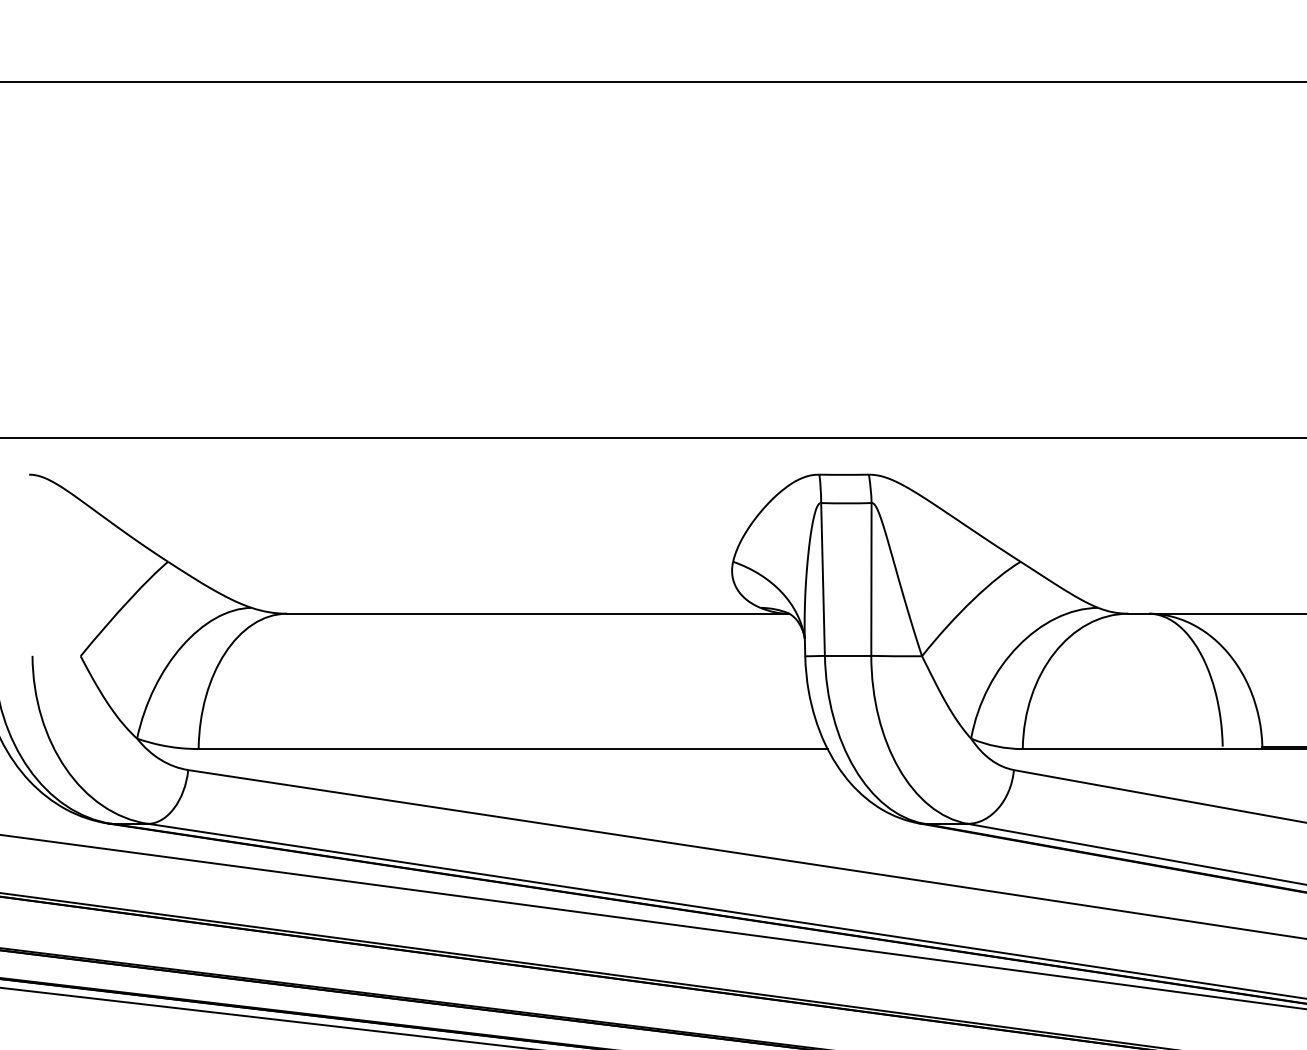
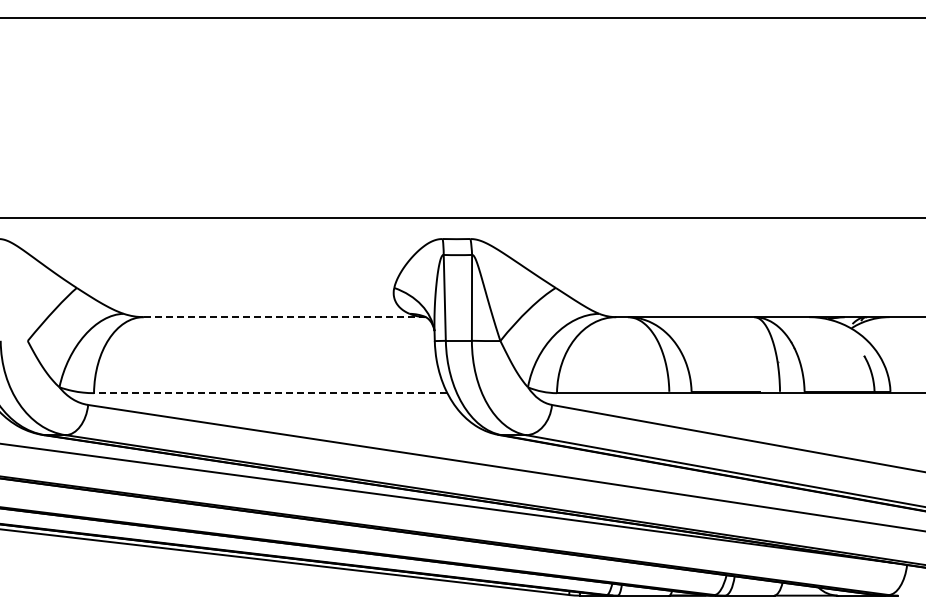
line: (537, 614) -> (284, 317), solid -> dashed
line: (512, 749) -> (270, 393), solid -> dashed

